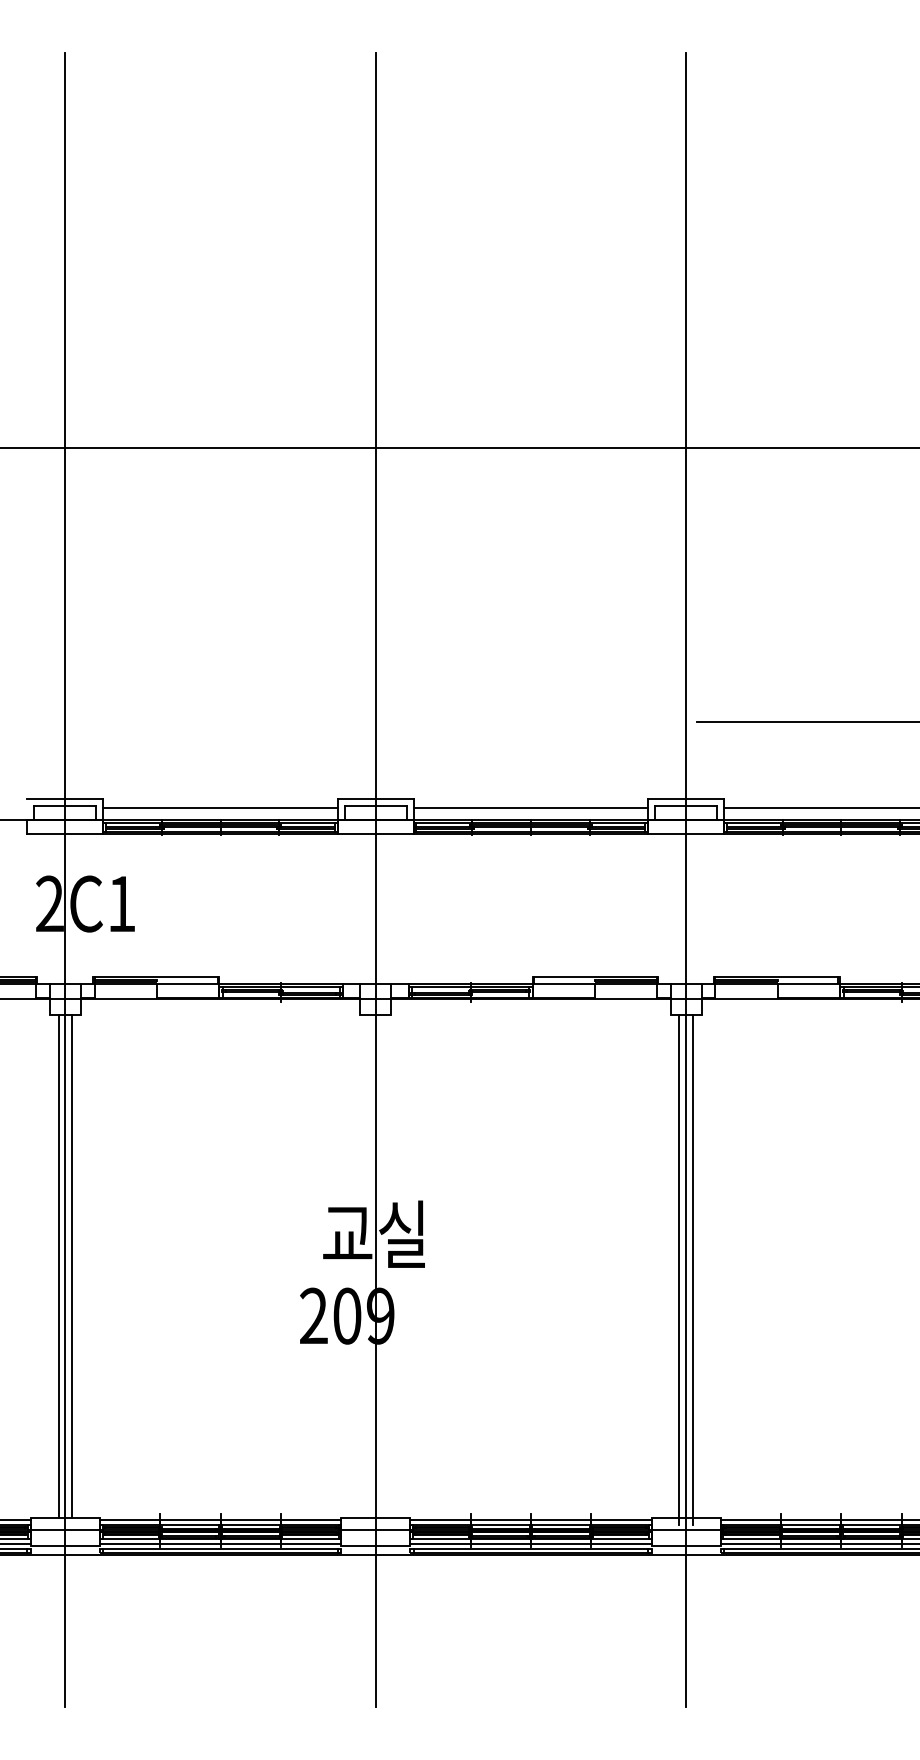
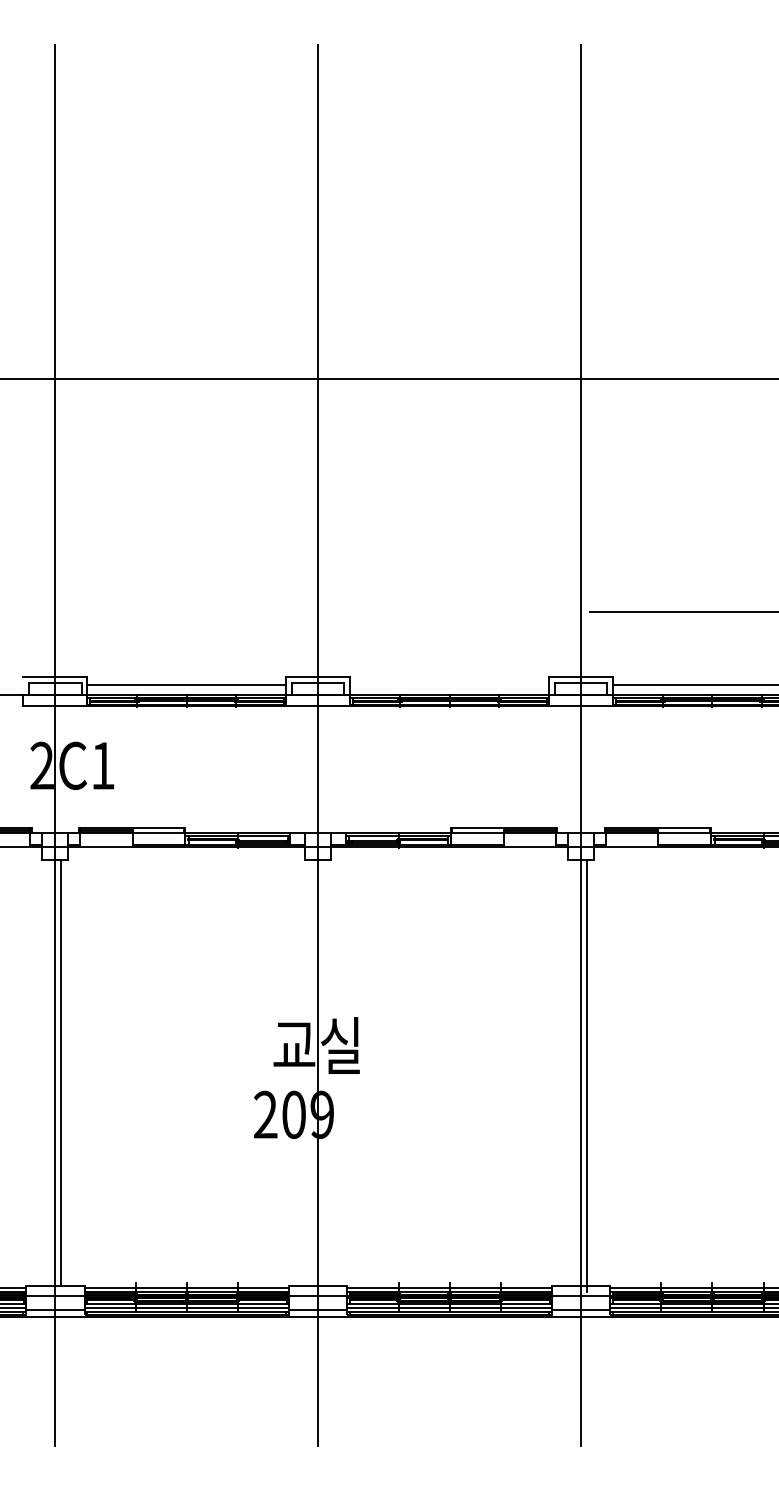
line: (530, 807) -> (449, 684), removed
line: (58, 1266) -> (49, 1072), removed
line: (679, 1269) -> (575, 1075), removed

